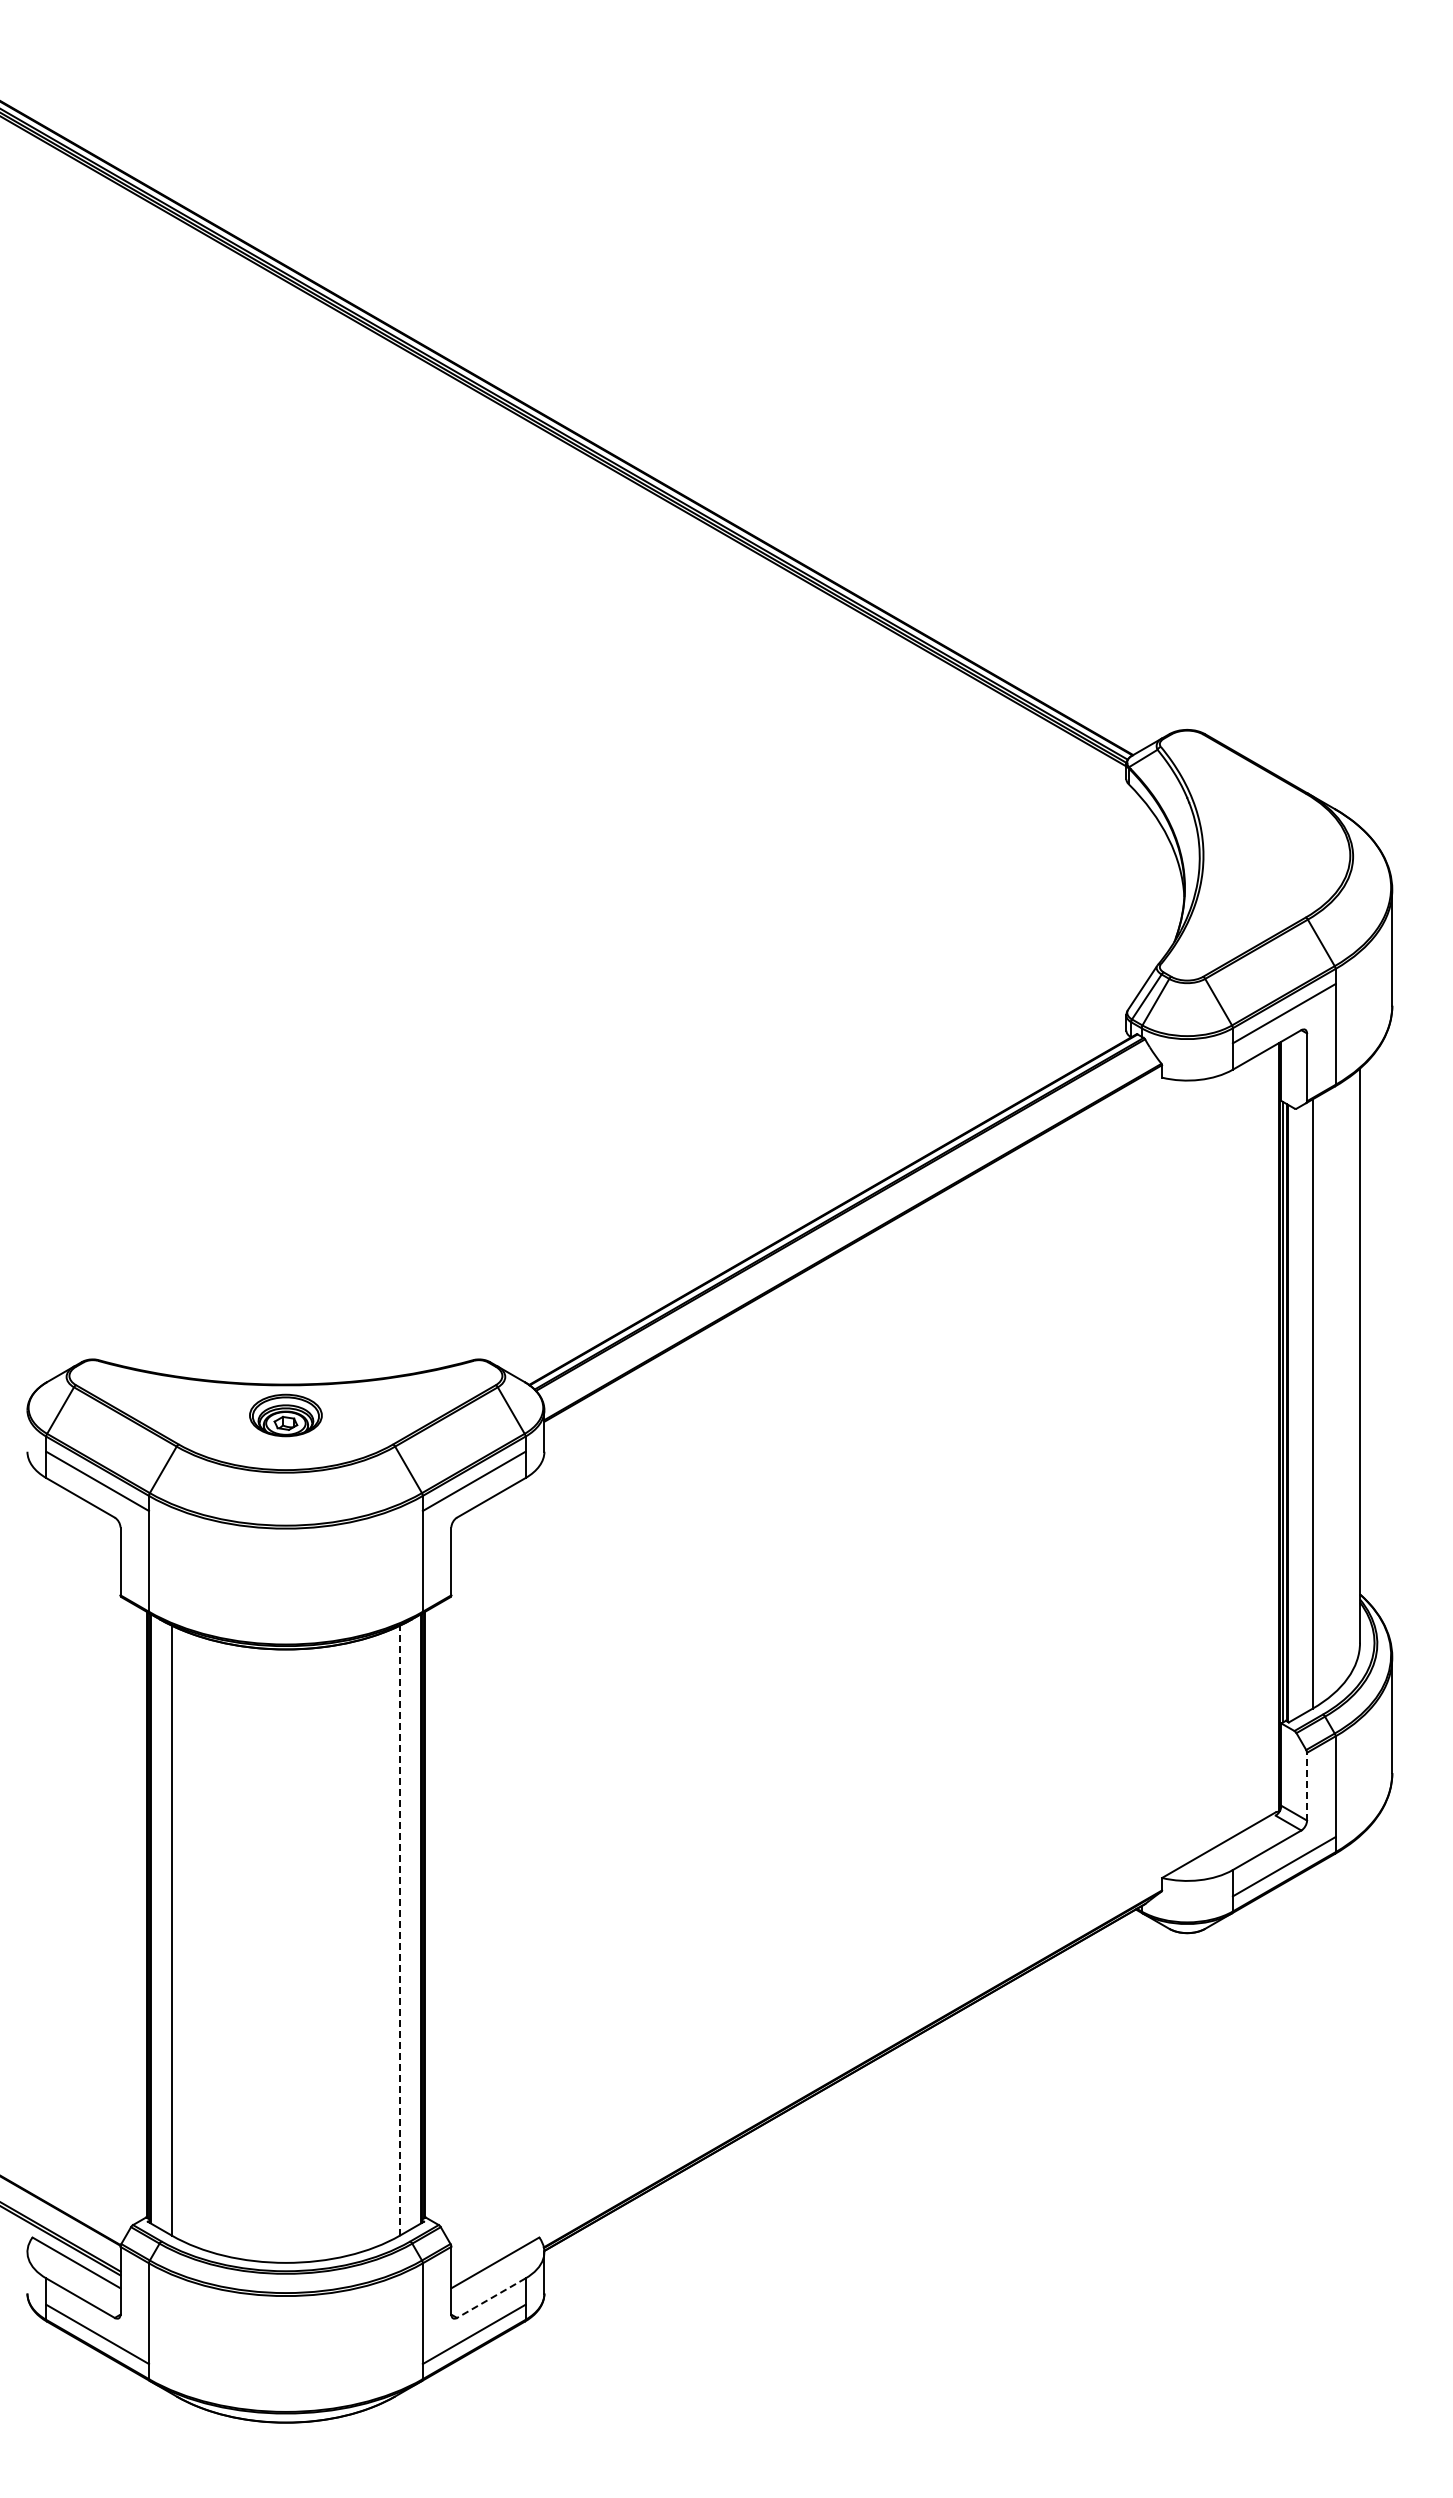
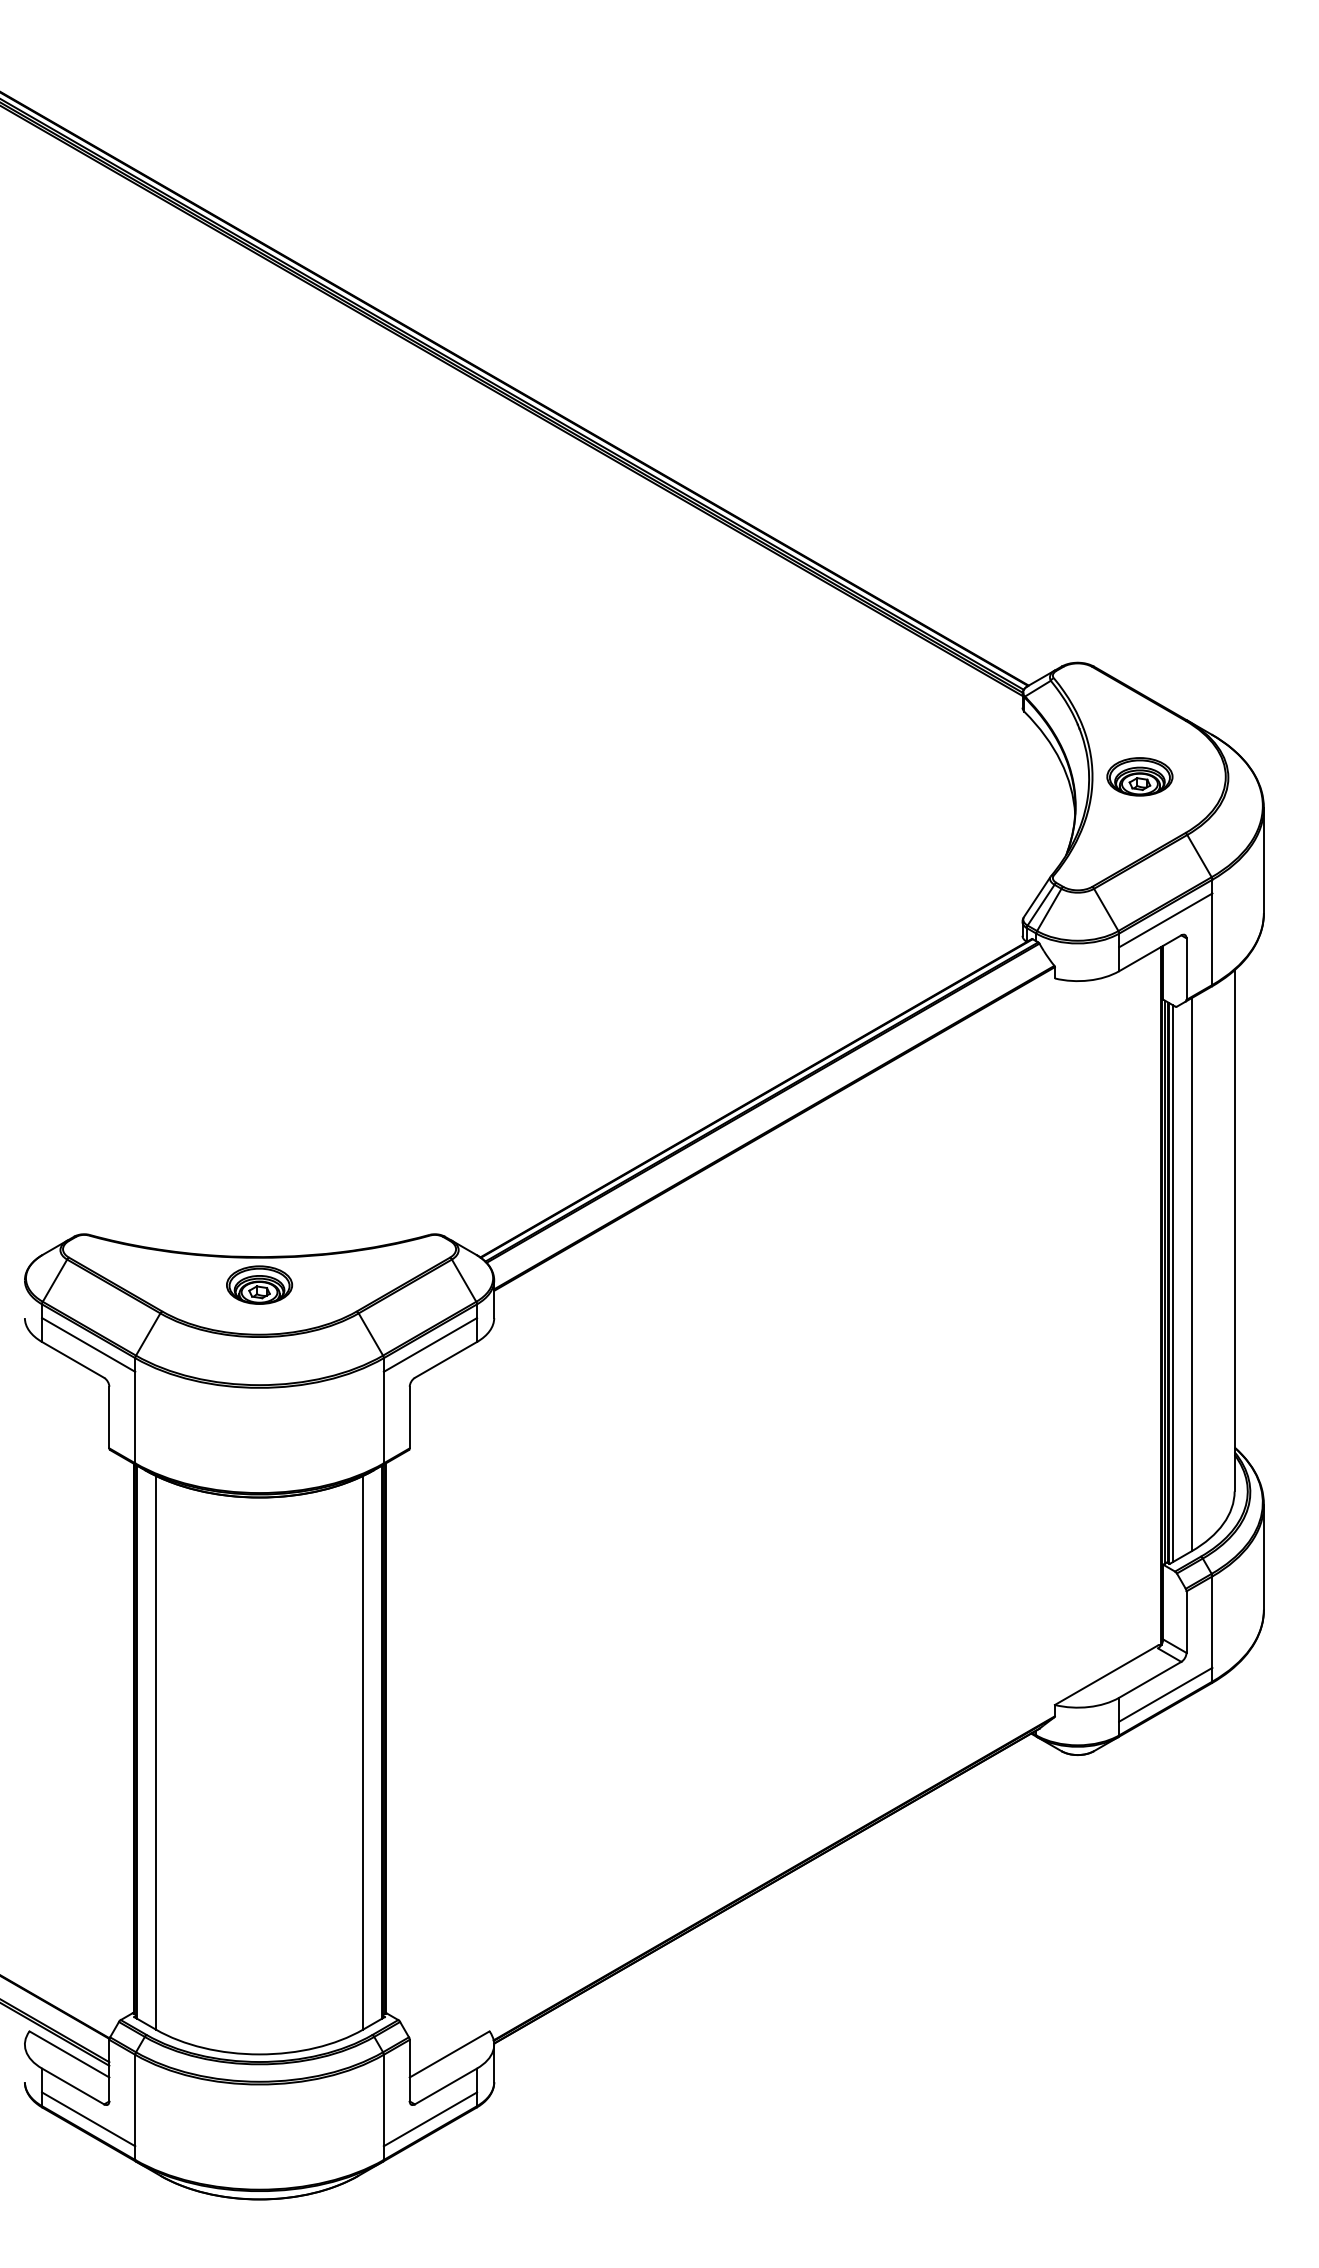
part: (1255, 855) -> (1139, 776), added
line: (1291, 1413) -> (1172, 1283), added
line: (1307, 1786) -> (1186, 1621), dashed -> solid
line: (400, 1930) -> (363, 1752), dashed -> solid
line: (491, 2298) -> (446, 2086), dashed -> solid

